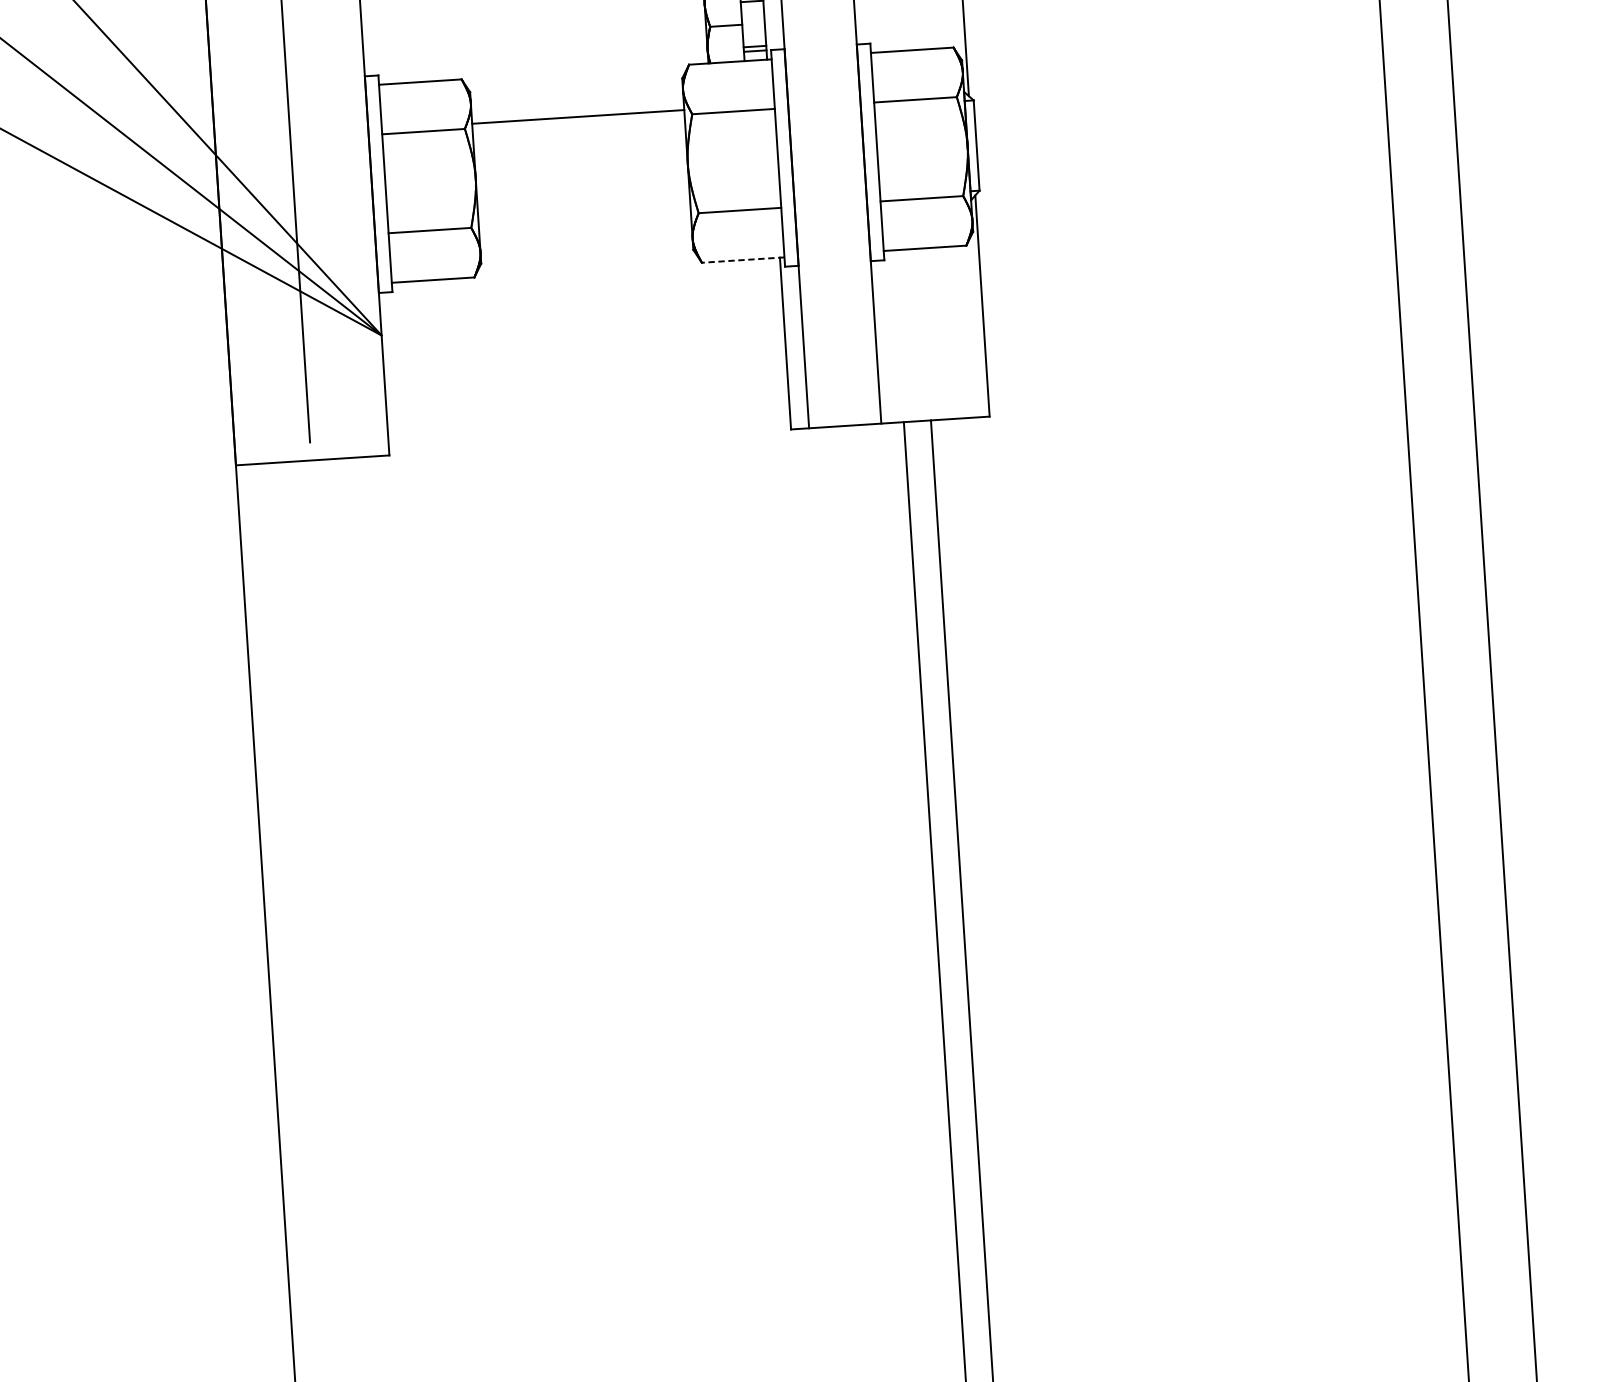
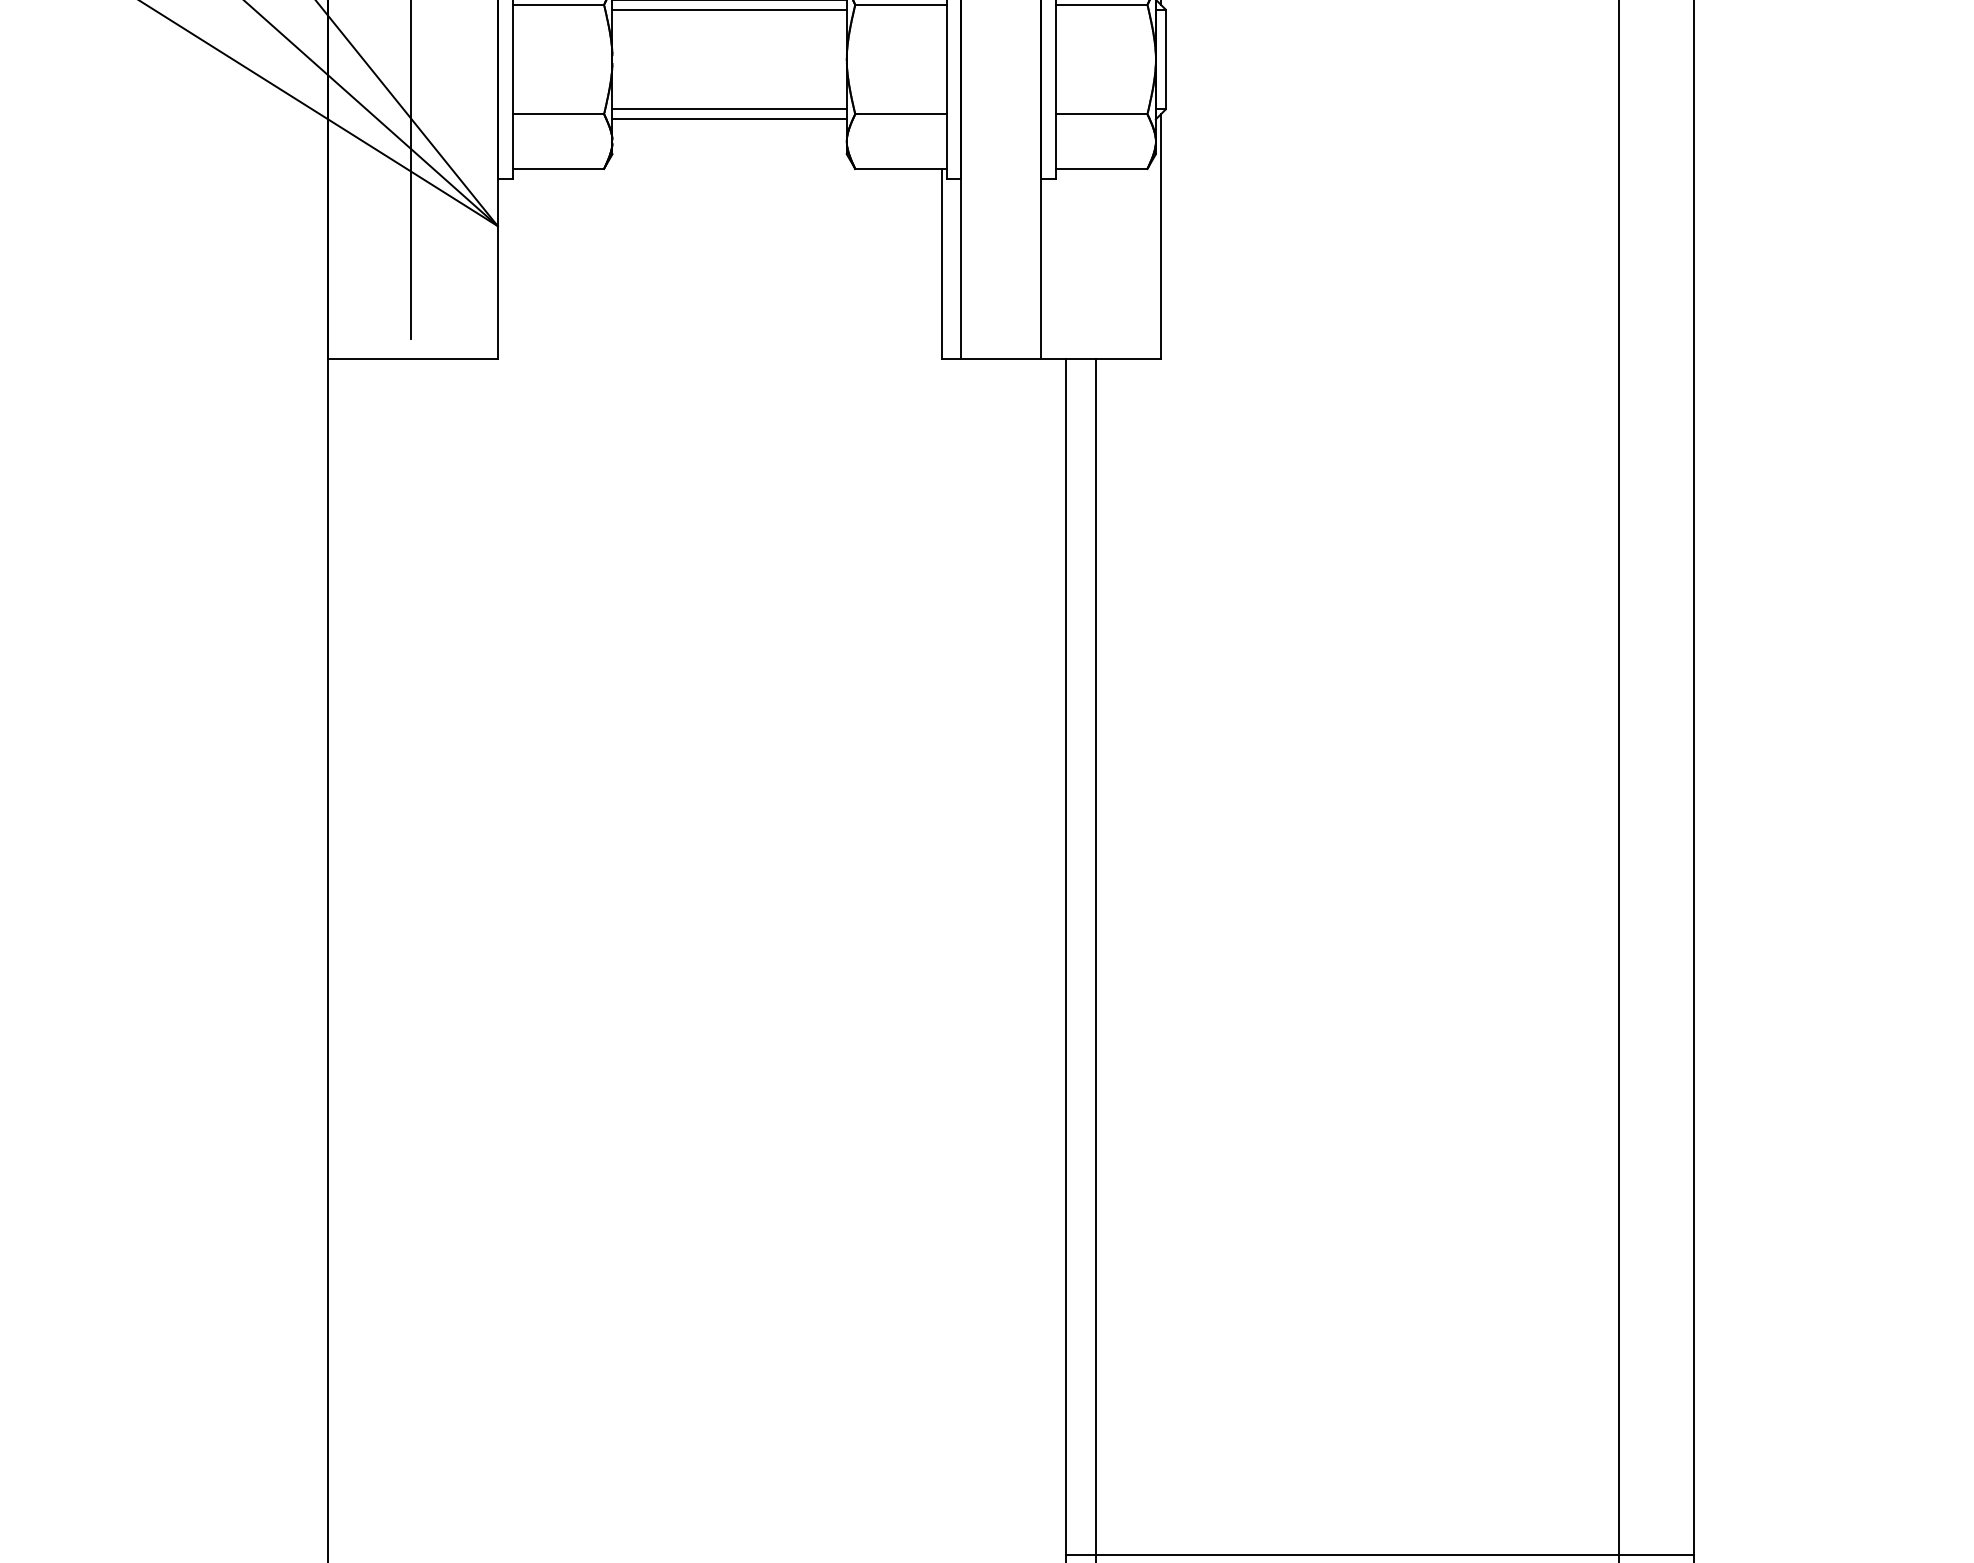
line: (578, 125) -> (729, 9), added
line: (584, 216) -> (729, 109), added
line: (585, 225) -> (729, 119), added
line: (742, 259) -> (900, 168), dashed -> solid

